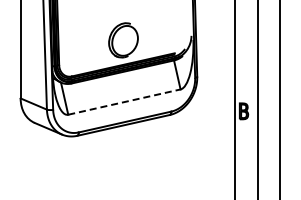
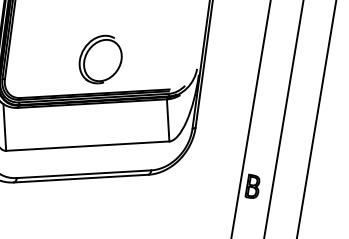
line: (124, 102) -> (87, 146), dashed -> solid

